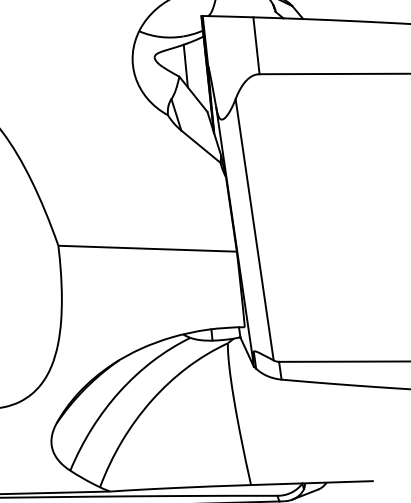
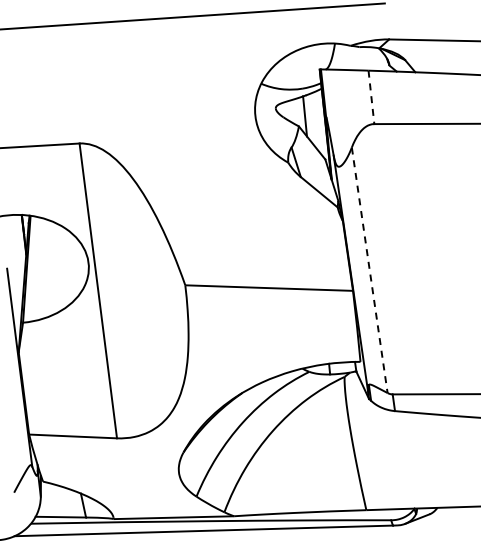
line: (256, 45) -> (371, 97), solid -> dashed
line: (254, 230) -> (369, 270), solid -> dashed

